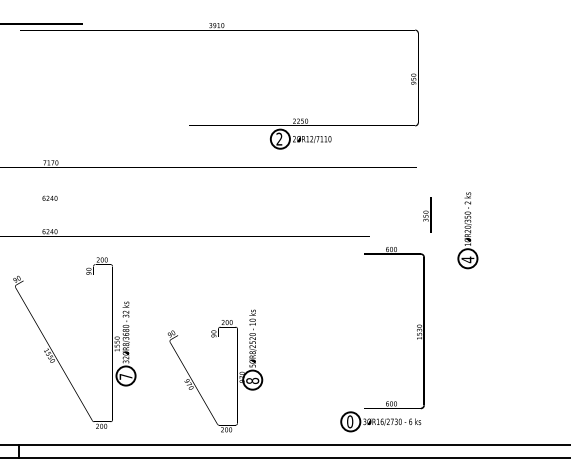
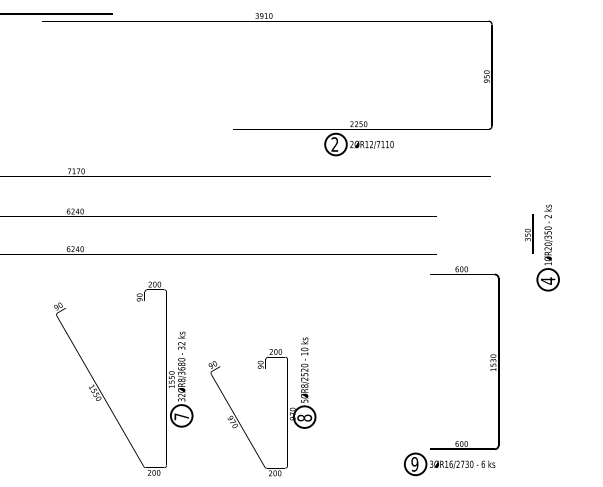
text: (427, 214) -> (529, 233), moved
part: (54, 353) -> (100, 390), moved
text: (349, 421) -> (414, 463), 0 -> 9

